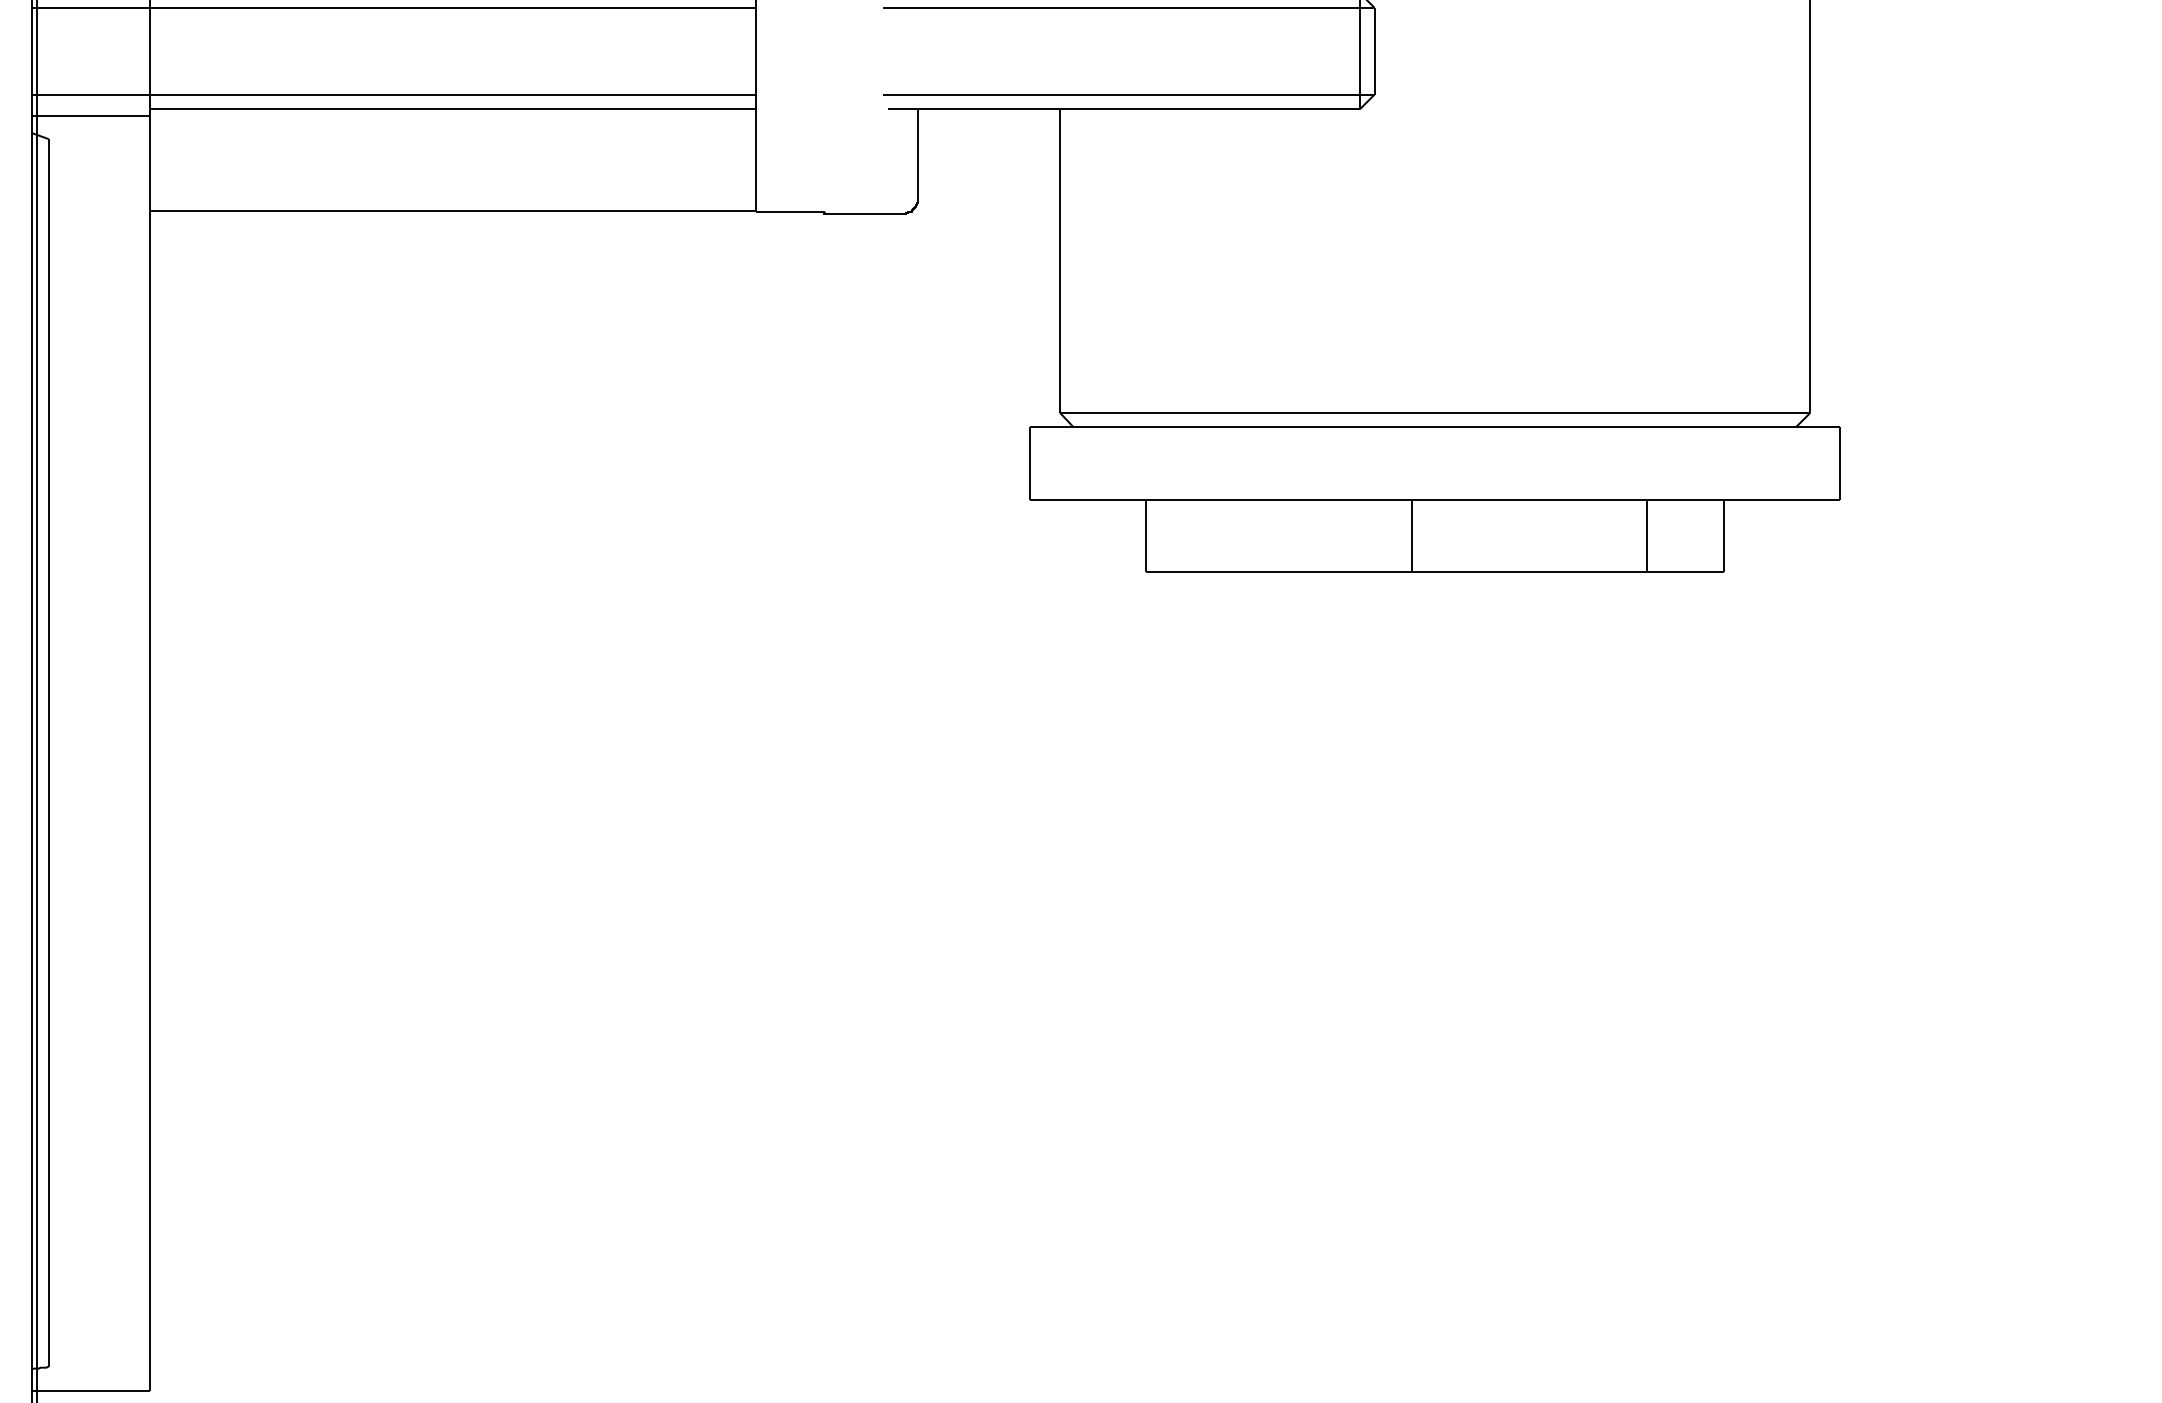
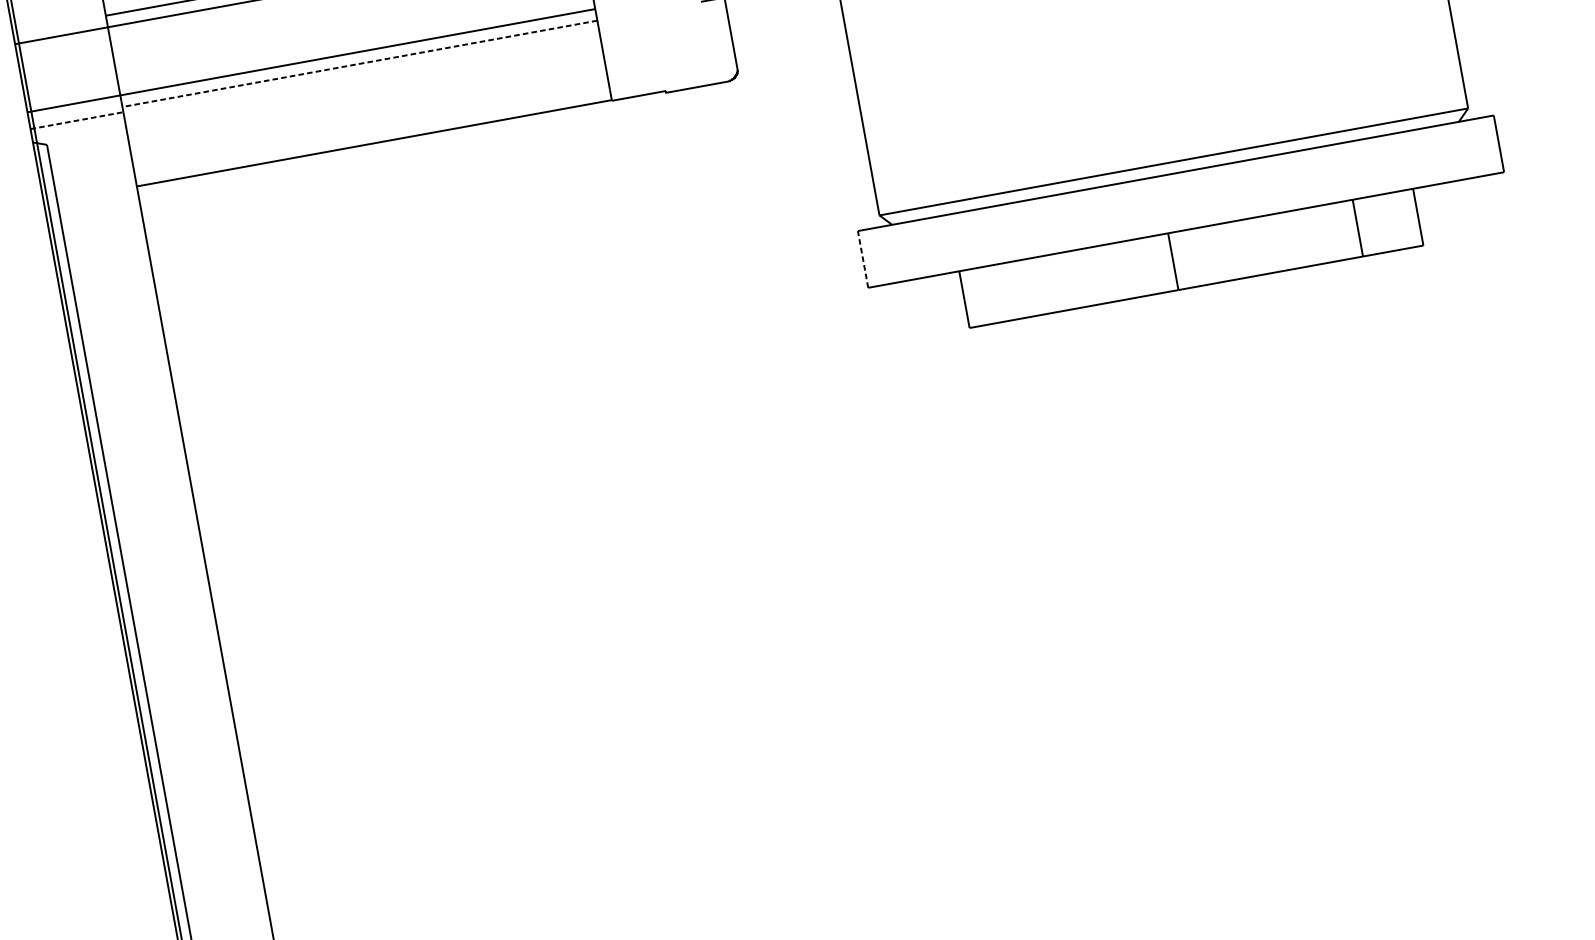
line: (453, 109) -> (360, 63), solid -> dashed
line: (91, 116) -> (77, 120), solid -> dashed
line: (1029, 463) -> (862, 259), solid -> dashed

